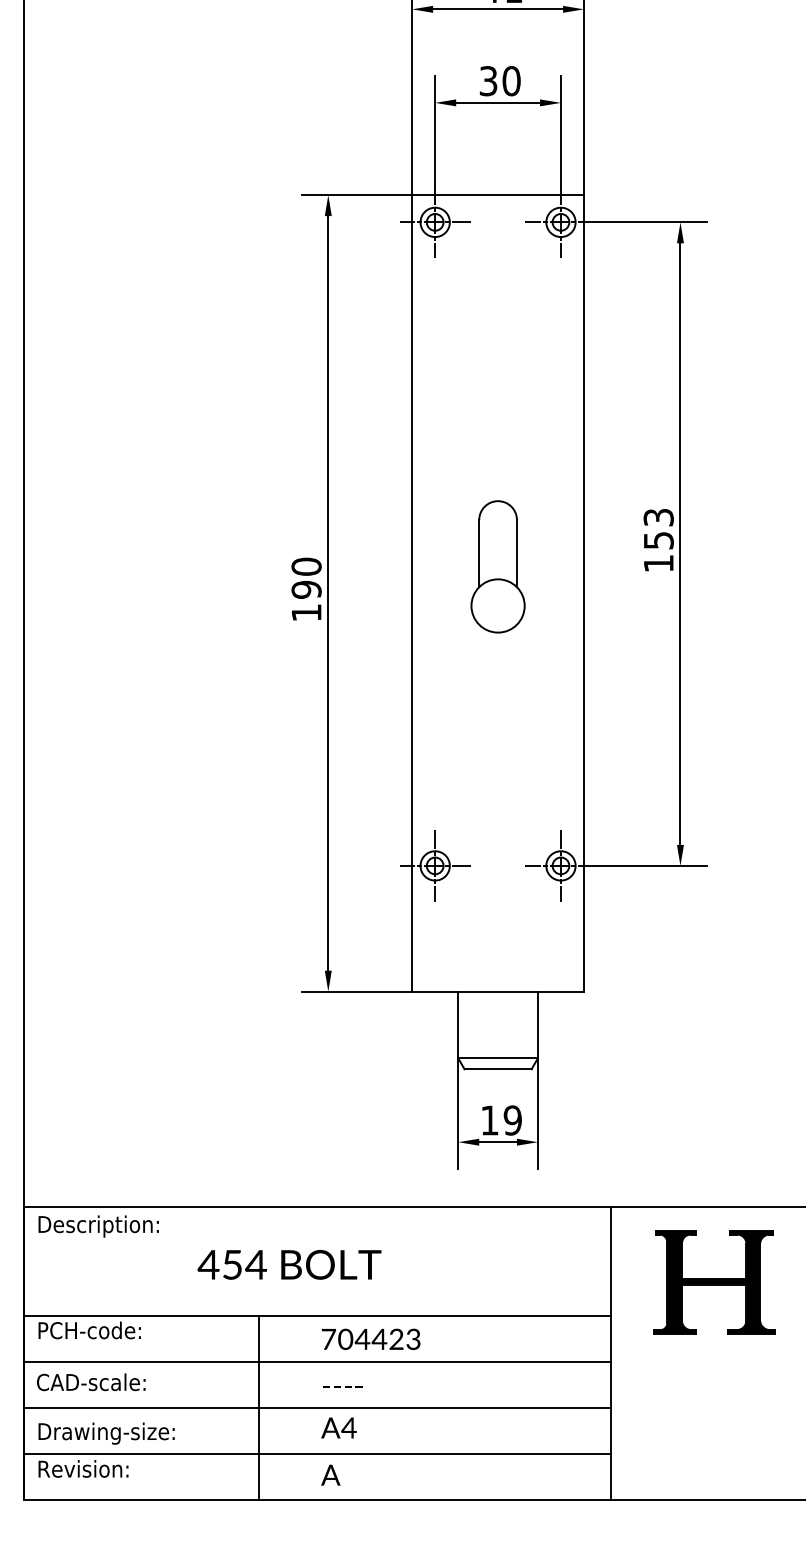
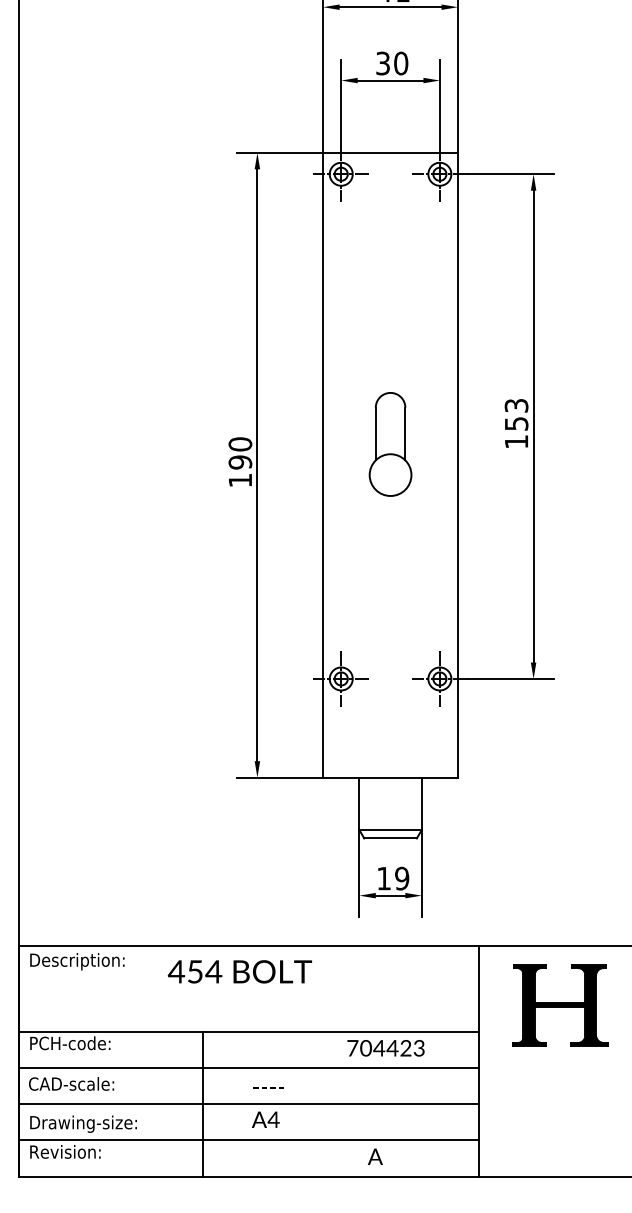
text: (288, 1264) -> (239, 971), moved
text: (370, 1339) -> (385, 1048), moved
text: (330, 1474) -> (375, 1156), moved

